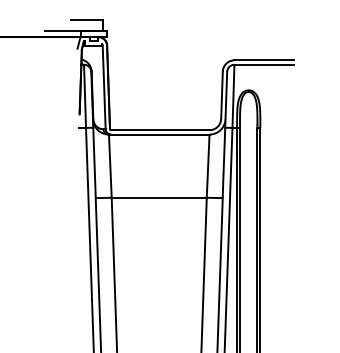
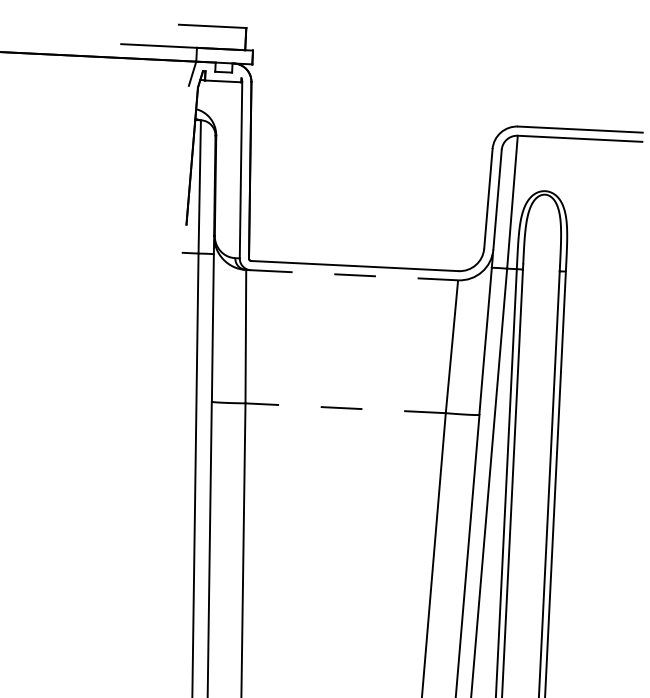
line: (160, 134) -> (354, 275), solid -> dashed
line: (159, 197) -> (346, 407), solid -> dashed

